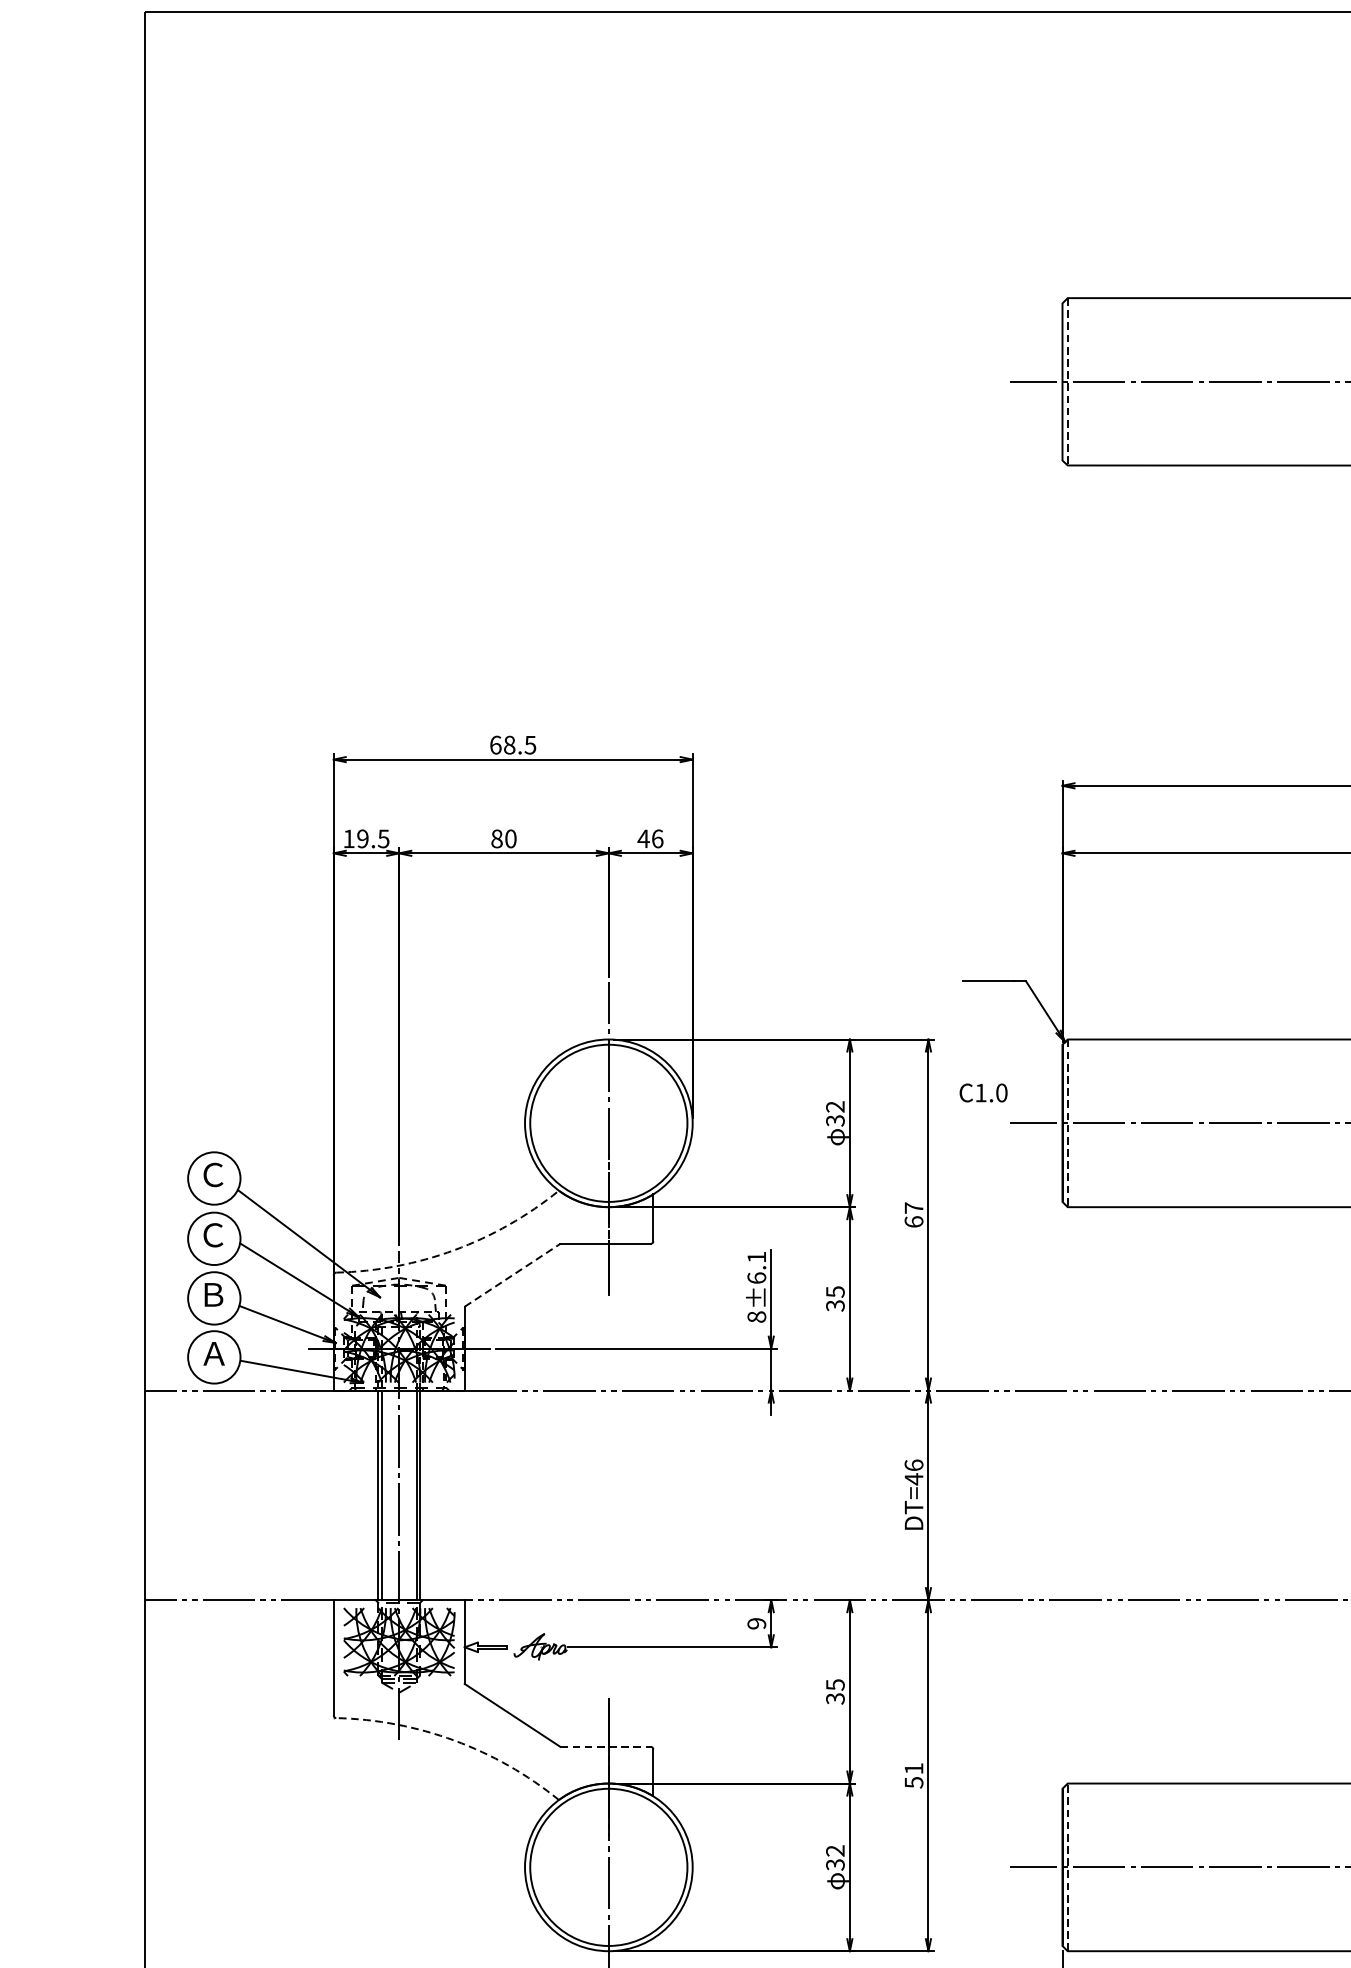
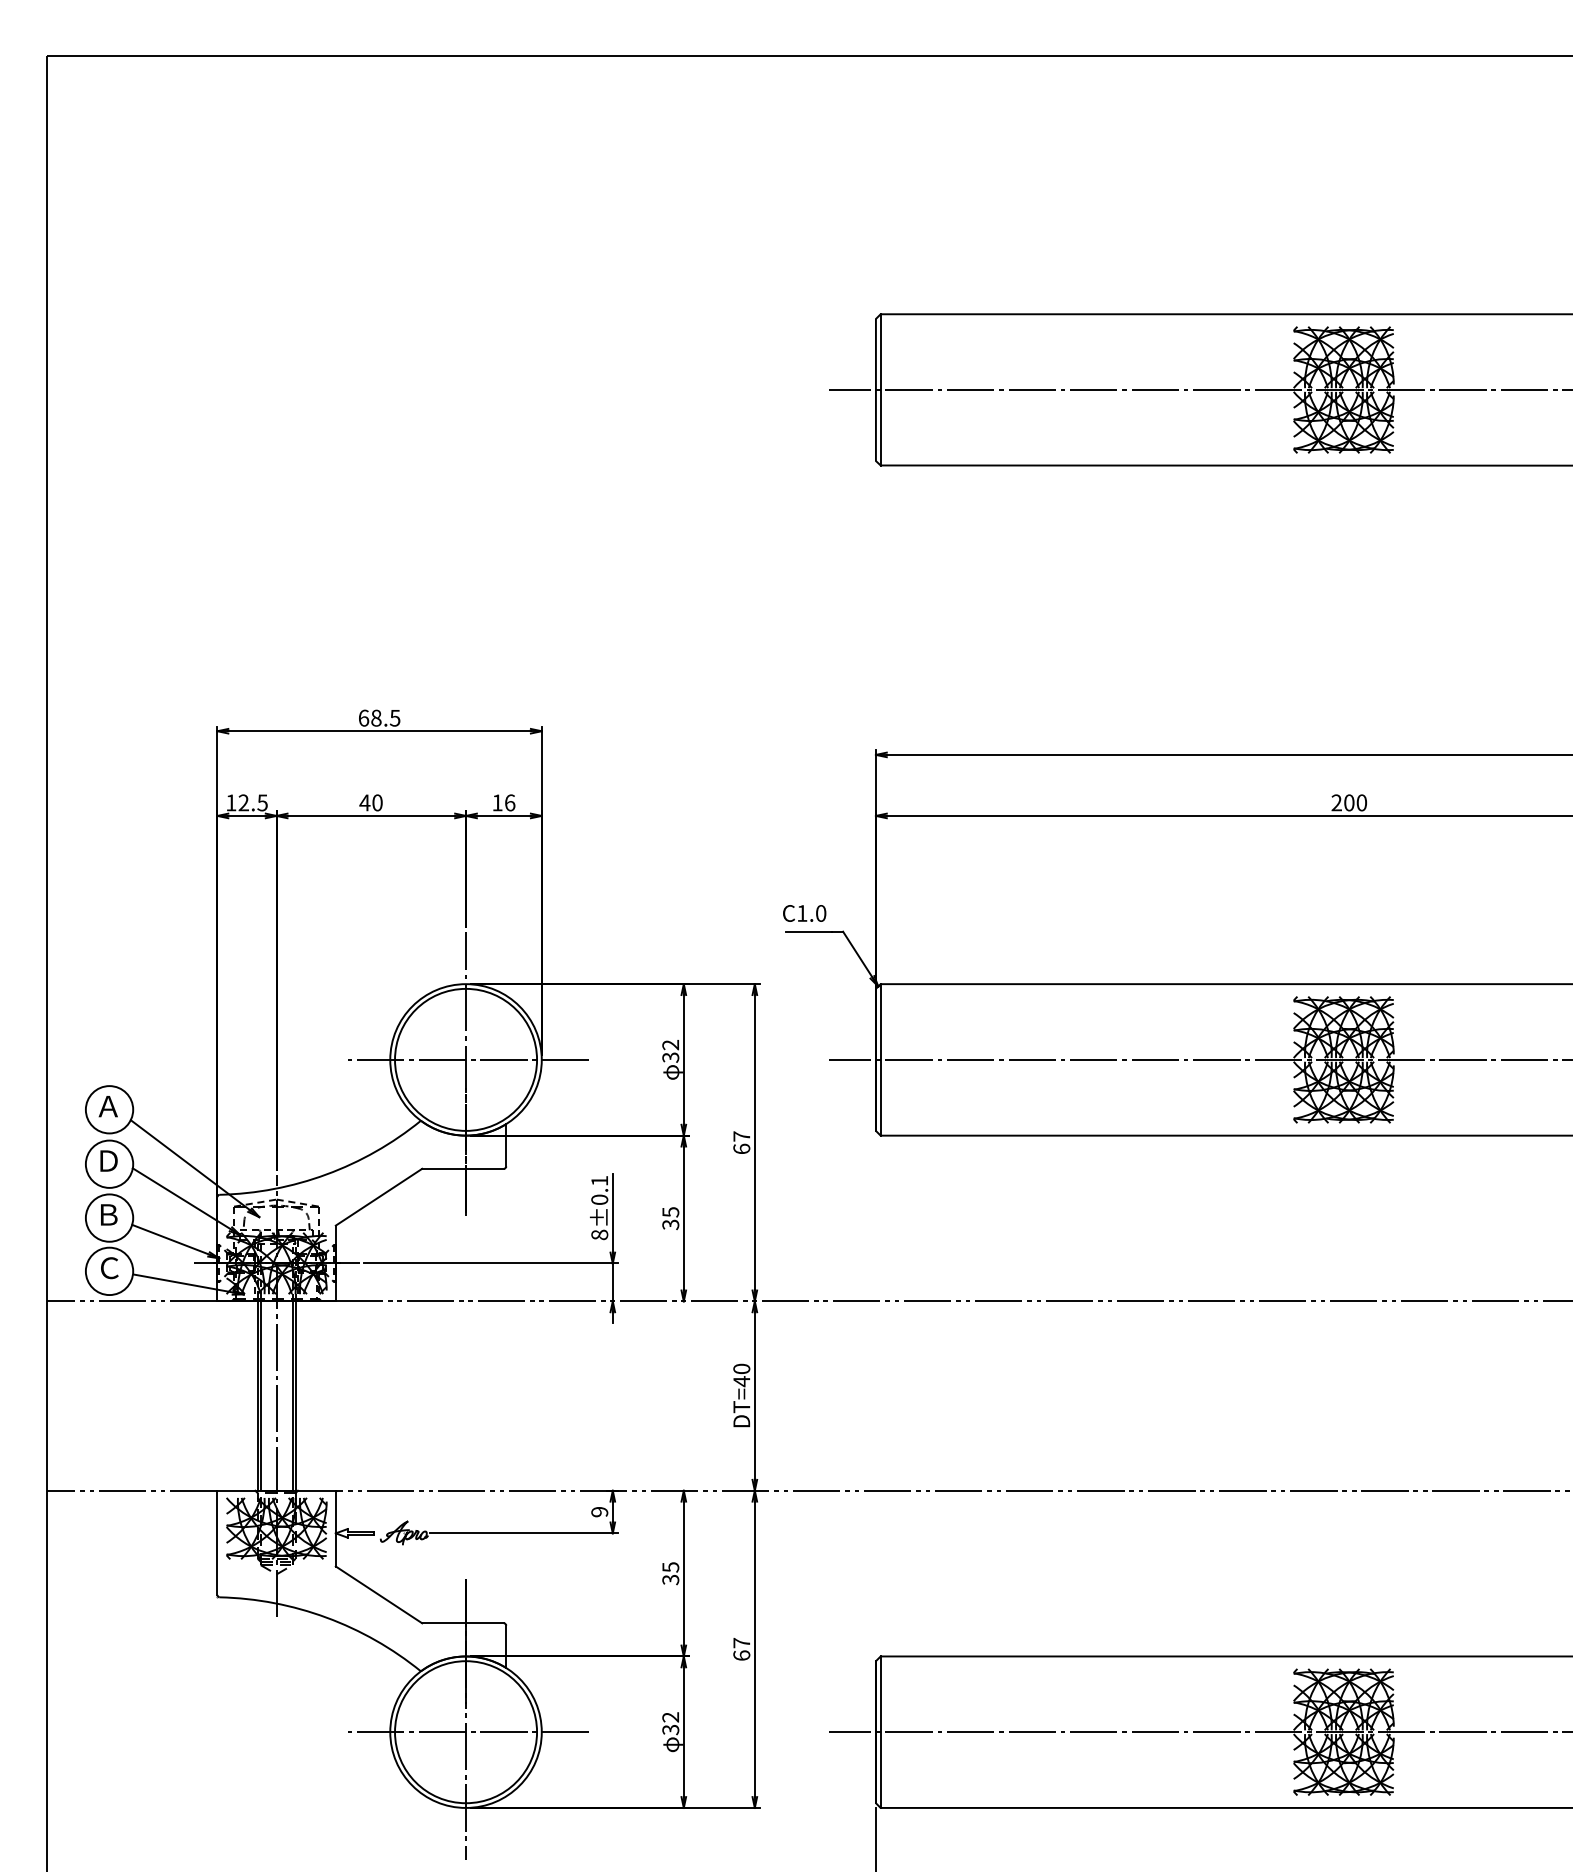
line: (1067, 382) -> (880, 390), dashed -> solid
text: (362, 838) -> (243, 802), 19.5 -> 12.5
text: (496, 838) -> (364, 802), 80 -> 40
text: (643, 838) -> (497, 802), 46 -> 16
text: (983, 1093) -> (804, 913), moved
line: (608, 1122) -> (465, 1059), added
line: (1067, 1122) -> (880, 1059), dashed -> solid
text: (212, 1174) -> (107, 1106), Ｃ -> Ａ
text: (213, 1234) -> (108, 1160), Ｃ -> Ｄ
arc: (454, 1250) -> (326, 1174), dashed -> solid
line: (513, 1275) -> (379, 1197), dashed -> solid
text: (756, 1277) -> (599, 1199), 8±6.1 -> 8±0.1
text: (213, 1354) -> (108, 1268), Ａ -> Ｃ
text: (913, 1464) -> (741, 1368), DT=46 -> DT=40
arc: (454, 1740) -> (326, 1617), dashed -> solid
line: (606, 1747) -> (463, 1623), dashed -> solid
text: (913, 1774) -> (741, 1648), 51 -> 67
line: (608, 1867) -> (465, 1732), added
line: (1067, 1867) -> (880, 1732), dashed -> solid

